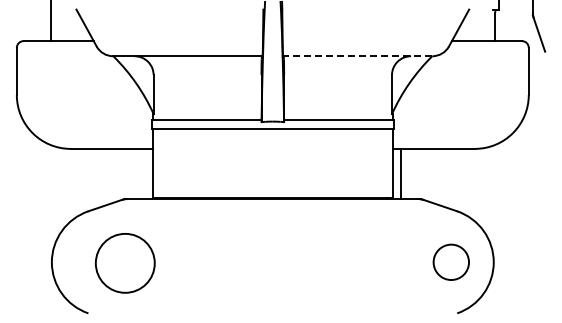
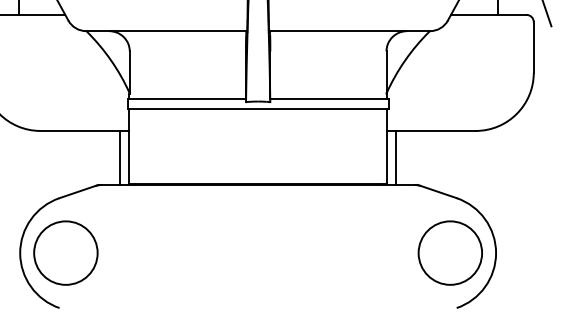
line: (357, 56) -> (349, 31), dashed -> solid
line: (144, 173) -> (119, 157), added
circle: (450, 261) -> (449, 252), size x1.67
circle: (125, 263) -> (66, 253), moved

